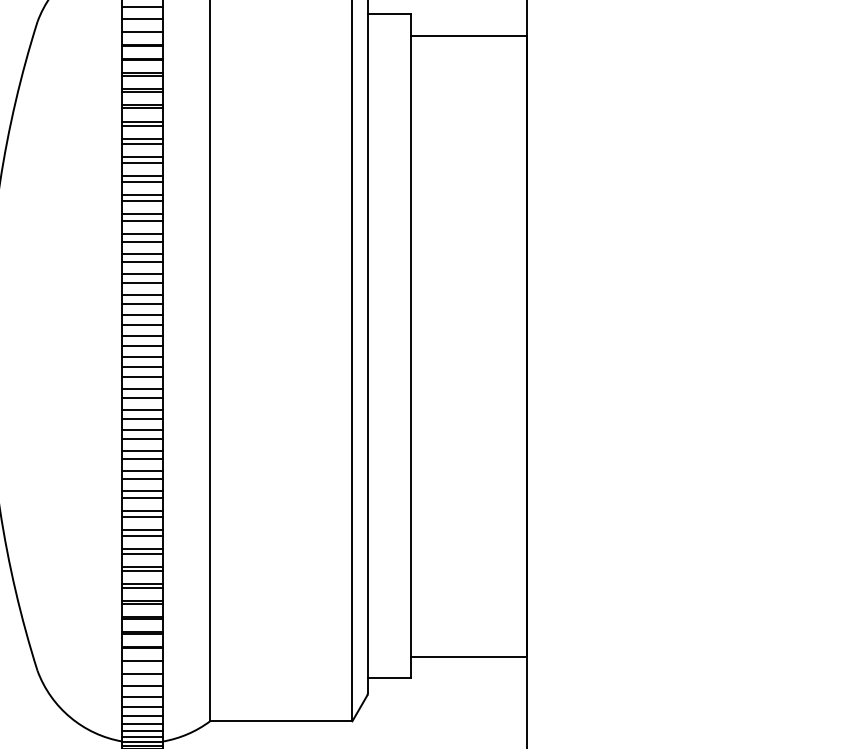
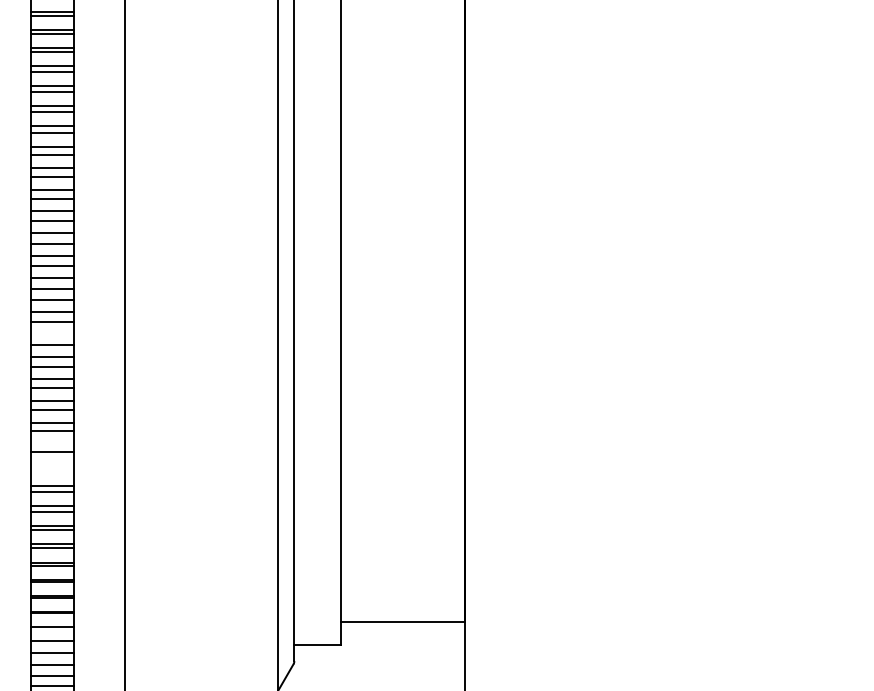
line: (142, 388) -> (52, 334), removed
line: (142, 491) -> (52, 444), removed
line: (142, 510) -> (52, 465), removed
line: (142, 517) -> (52, 472), removed

